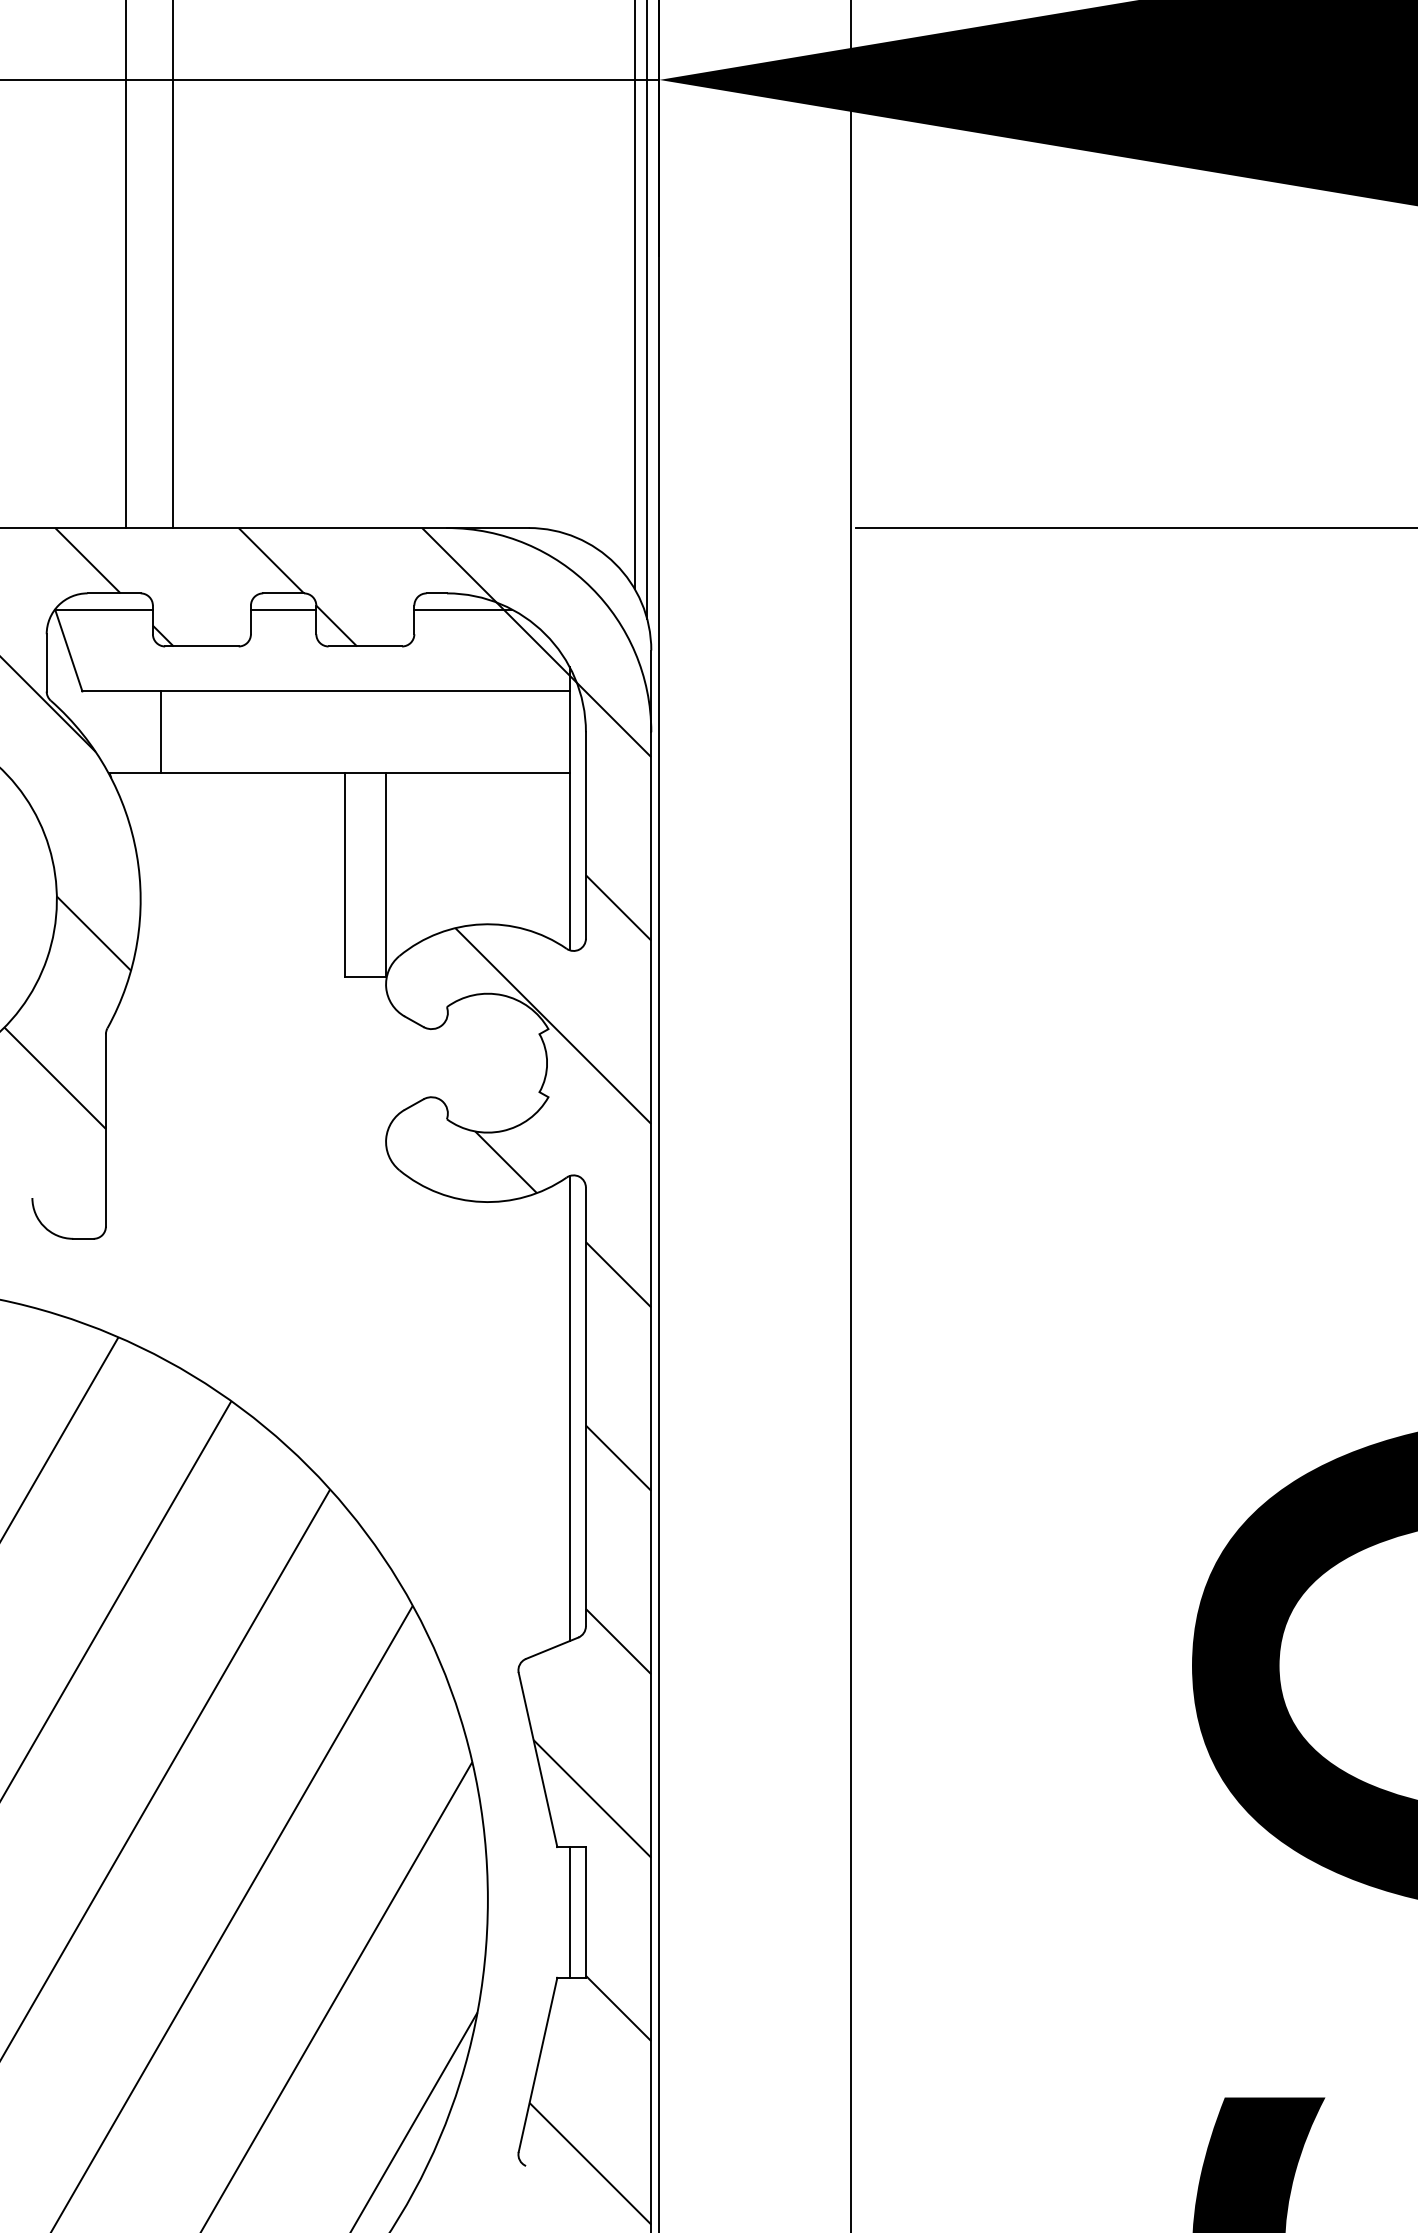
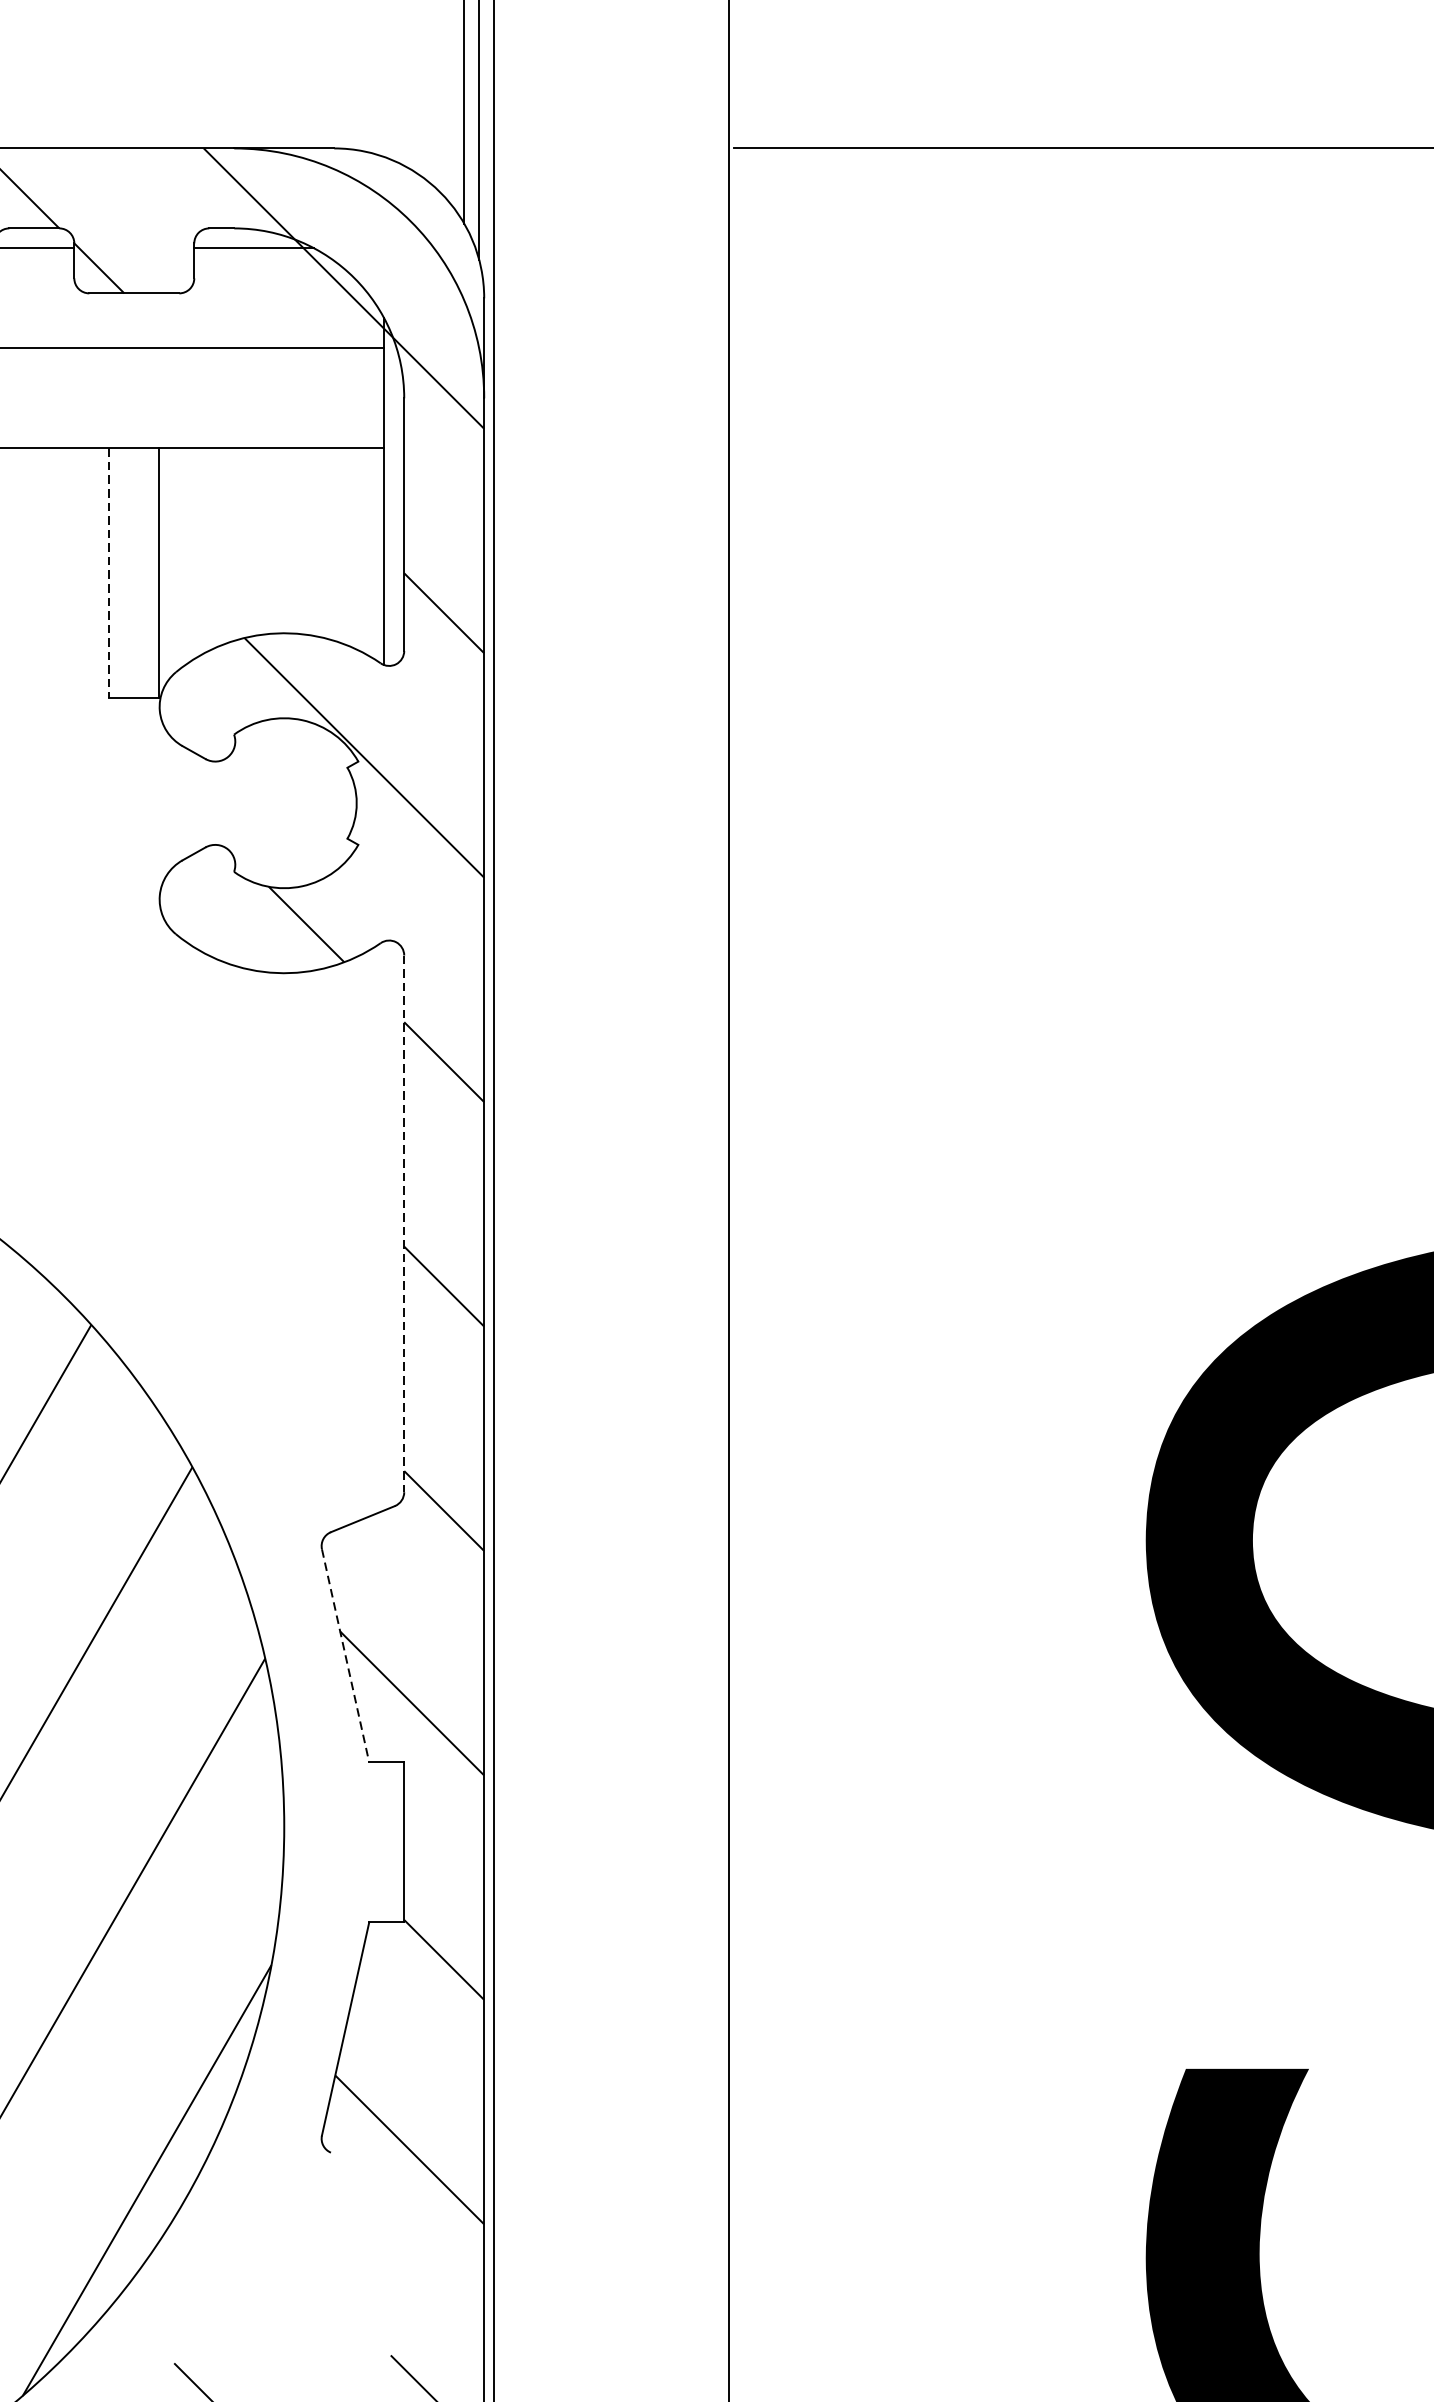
line: (344, 875) -> (108, 573), solid -> dashed
line: (585, 1407) -> (403, 1224), solid -> dashed
line: (569, 1408) -> (384, 1225), removed
line: (538, 1760) -> (346, 1656), solid -> dashed
line: (569, 1912) -> (384, 1842), removed

